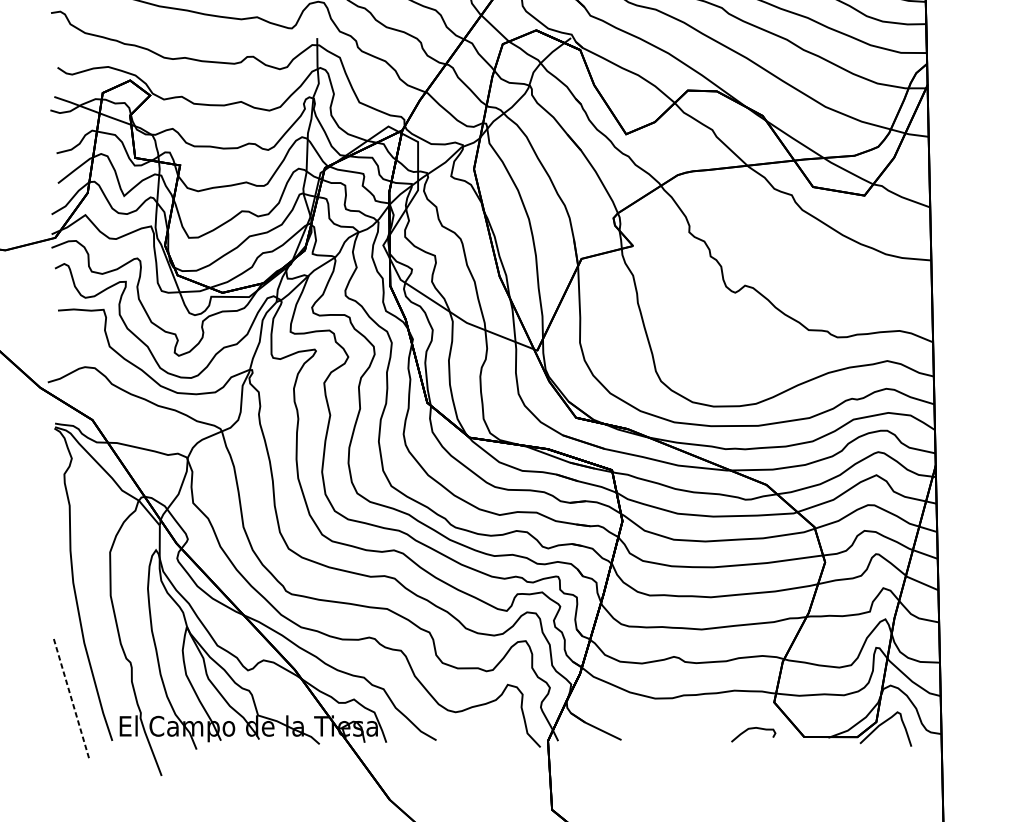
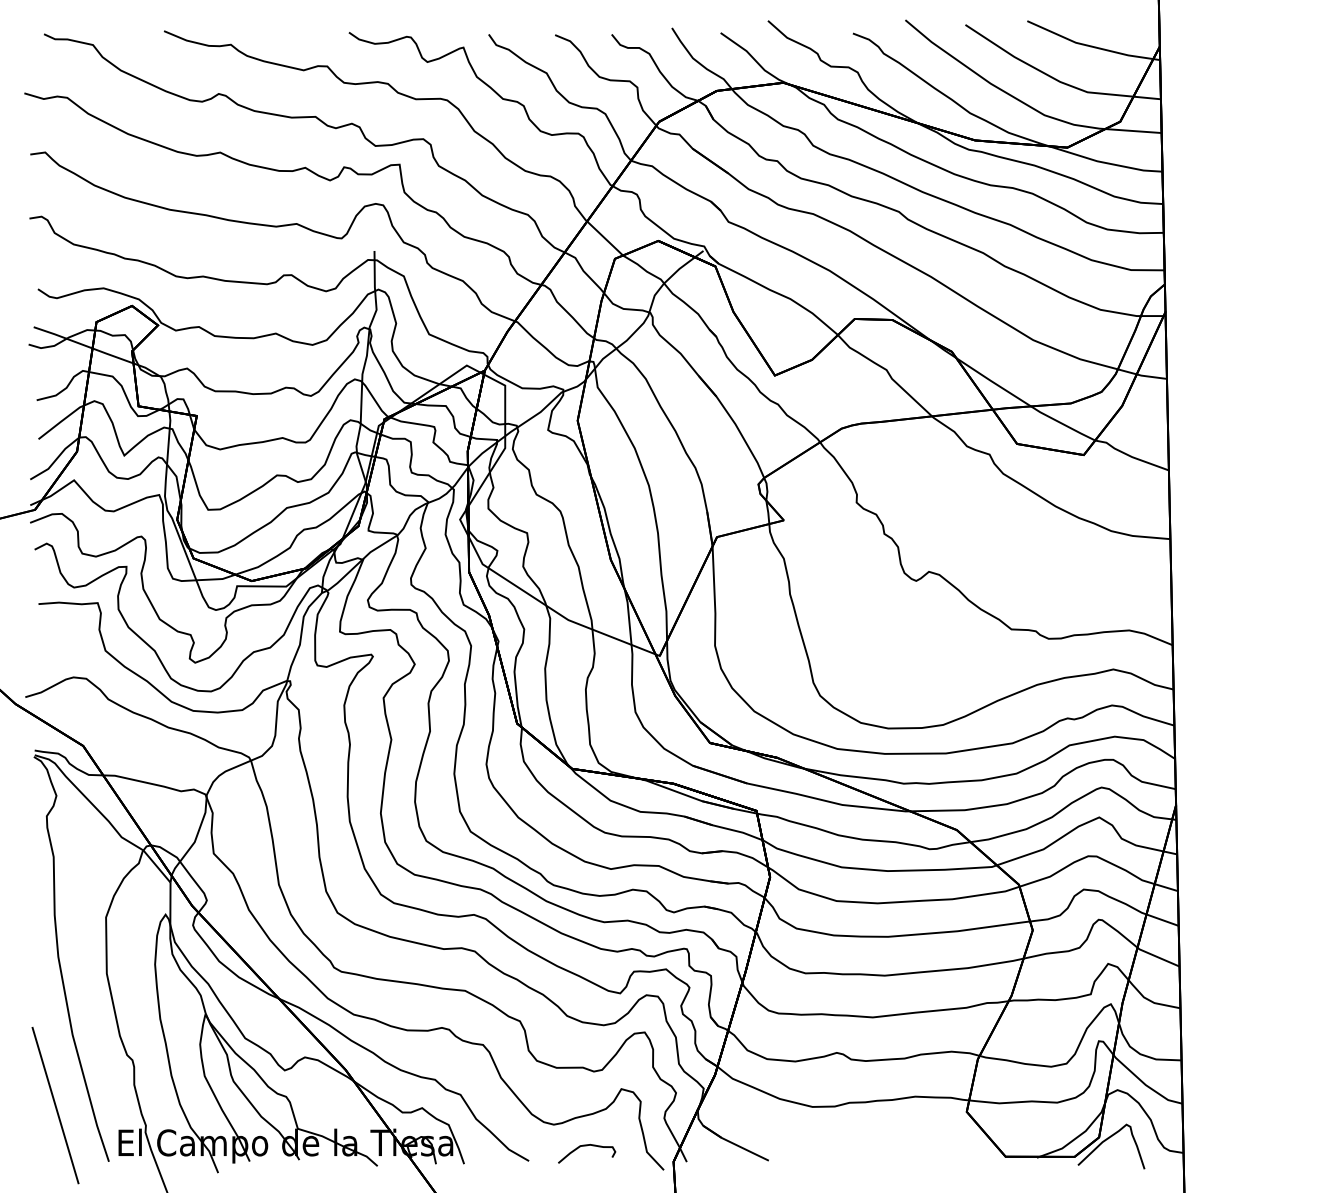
line: (71, 697) -> (55, 1105), dashed -> solid
curve: (753, 729) -> (587, 1146), moved

